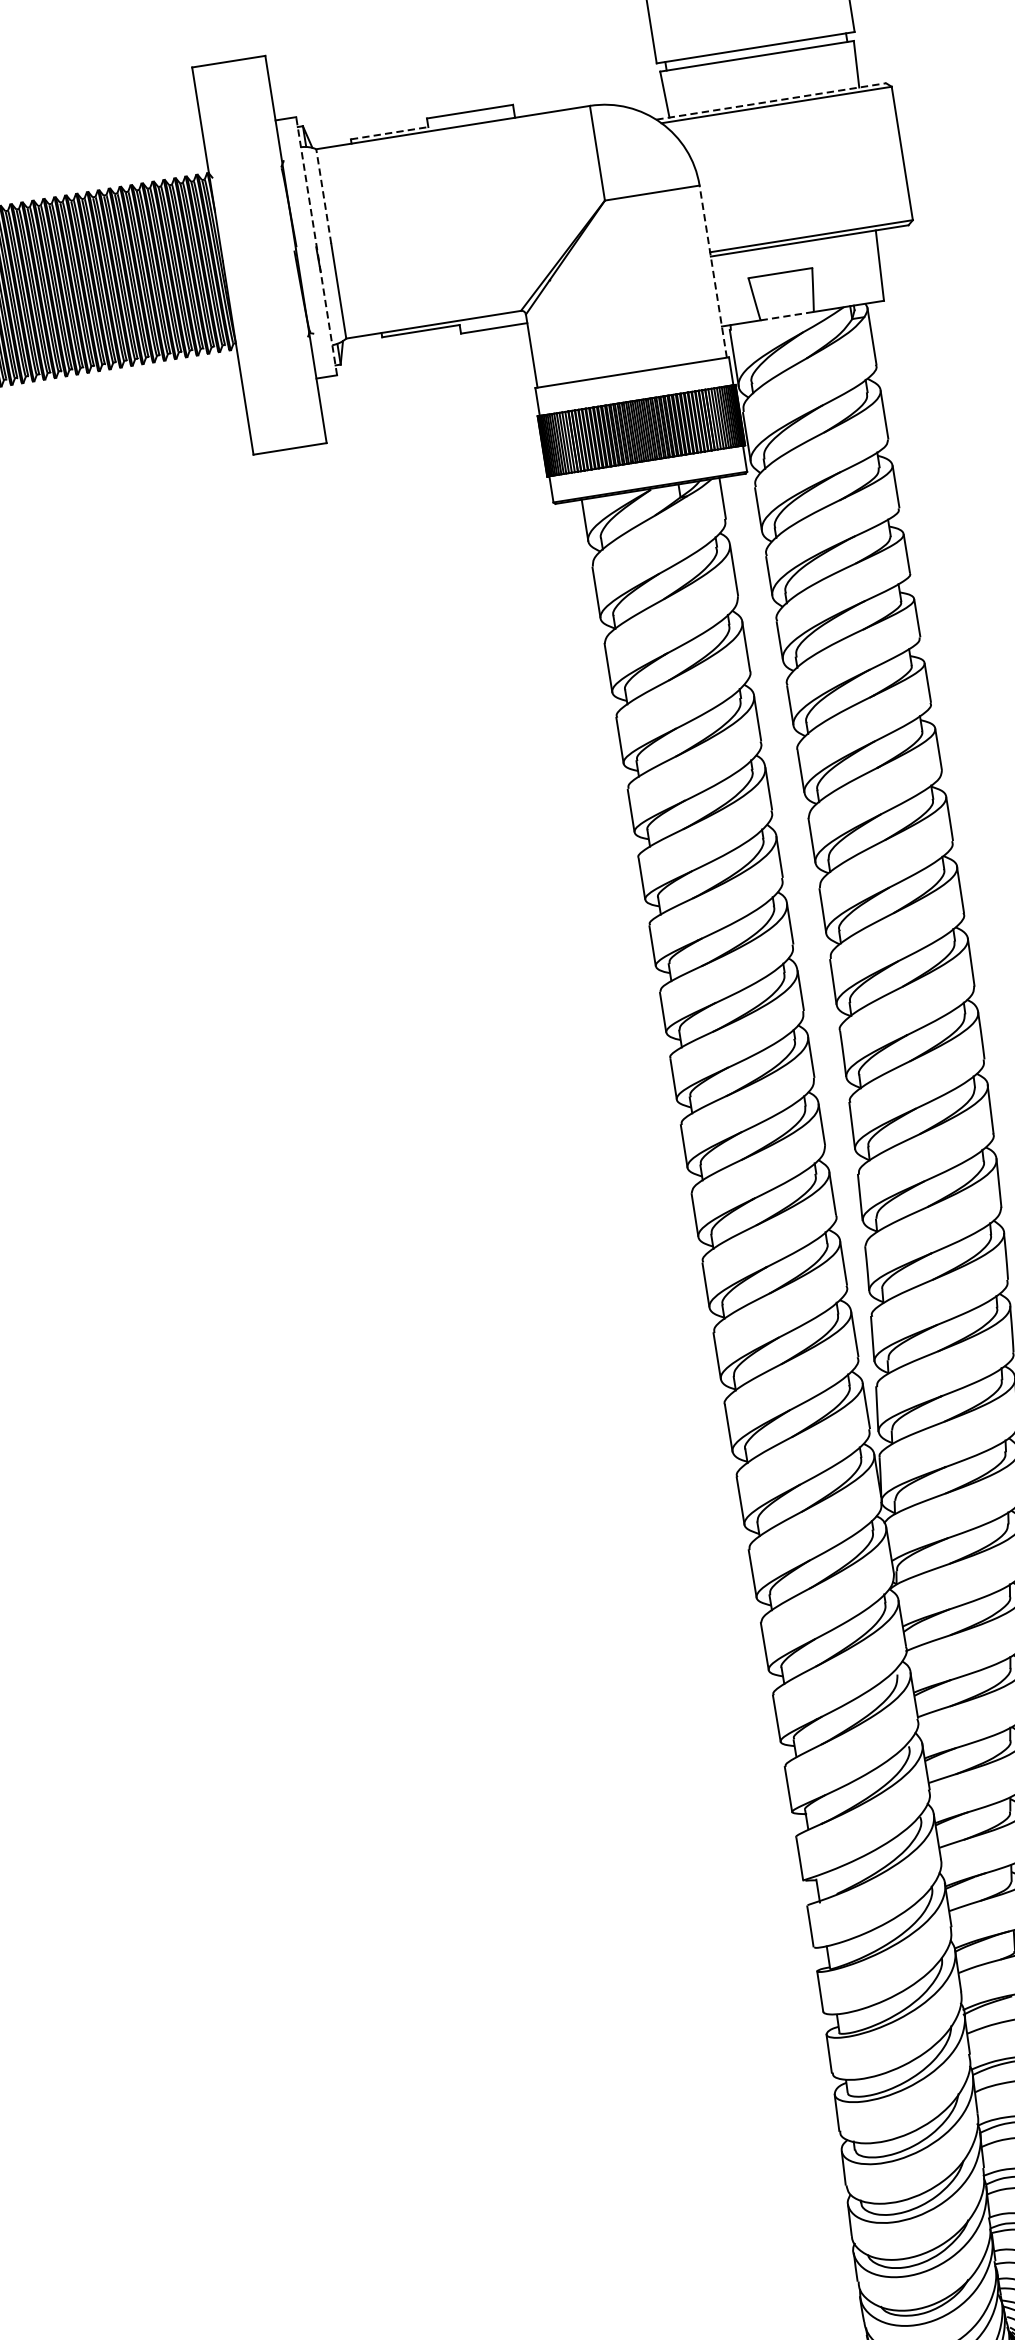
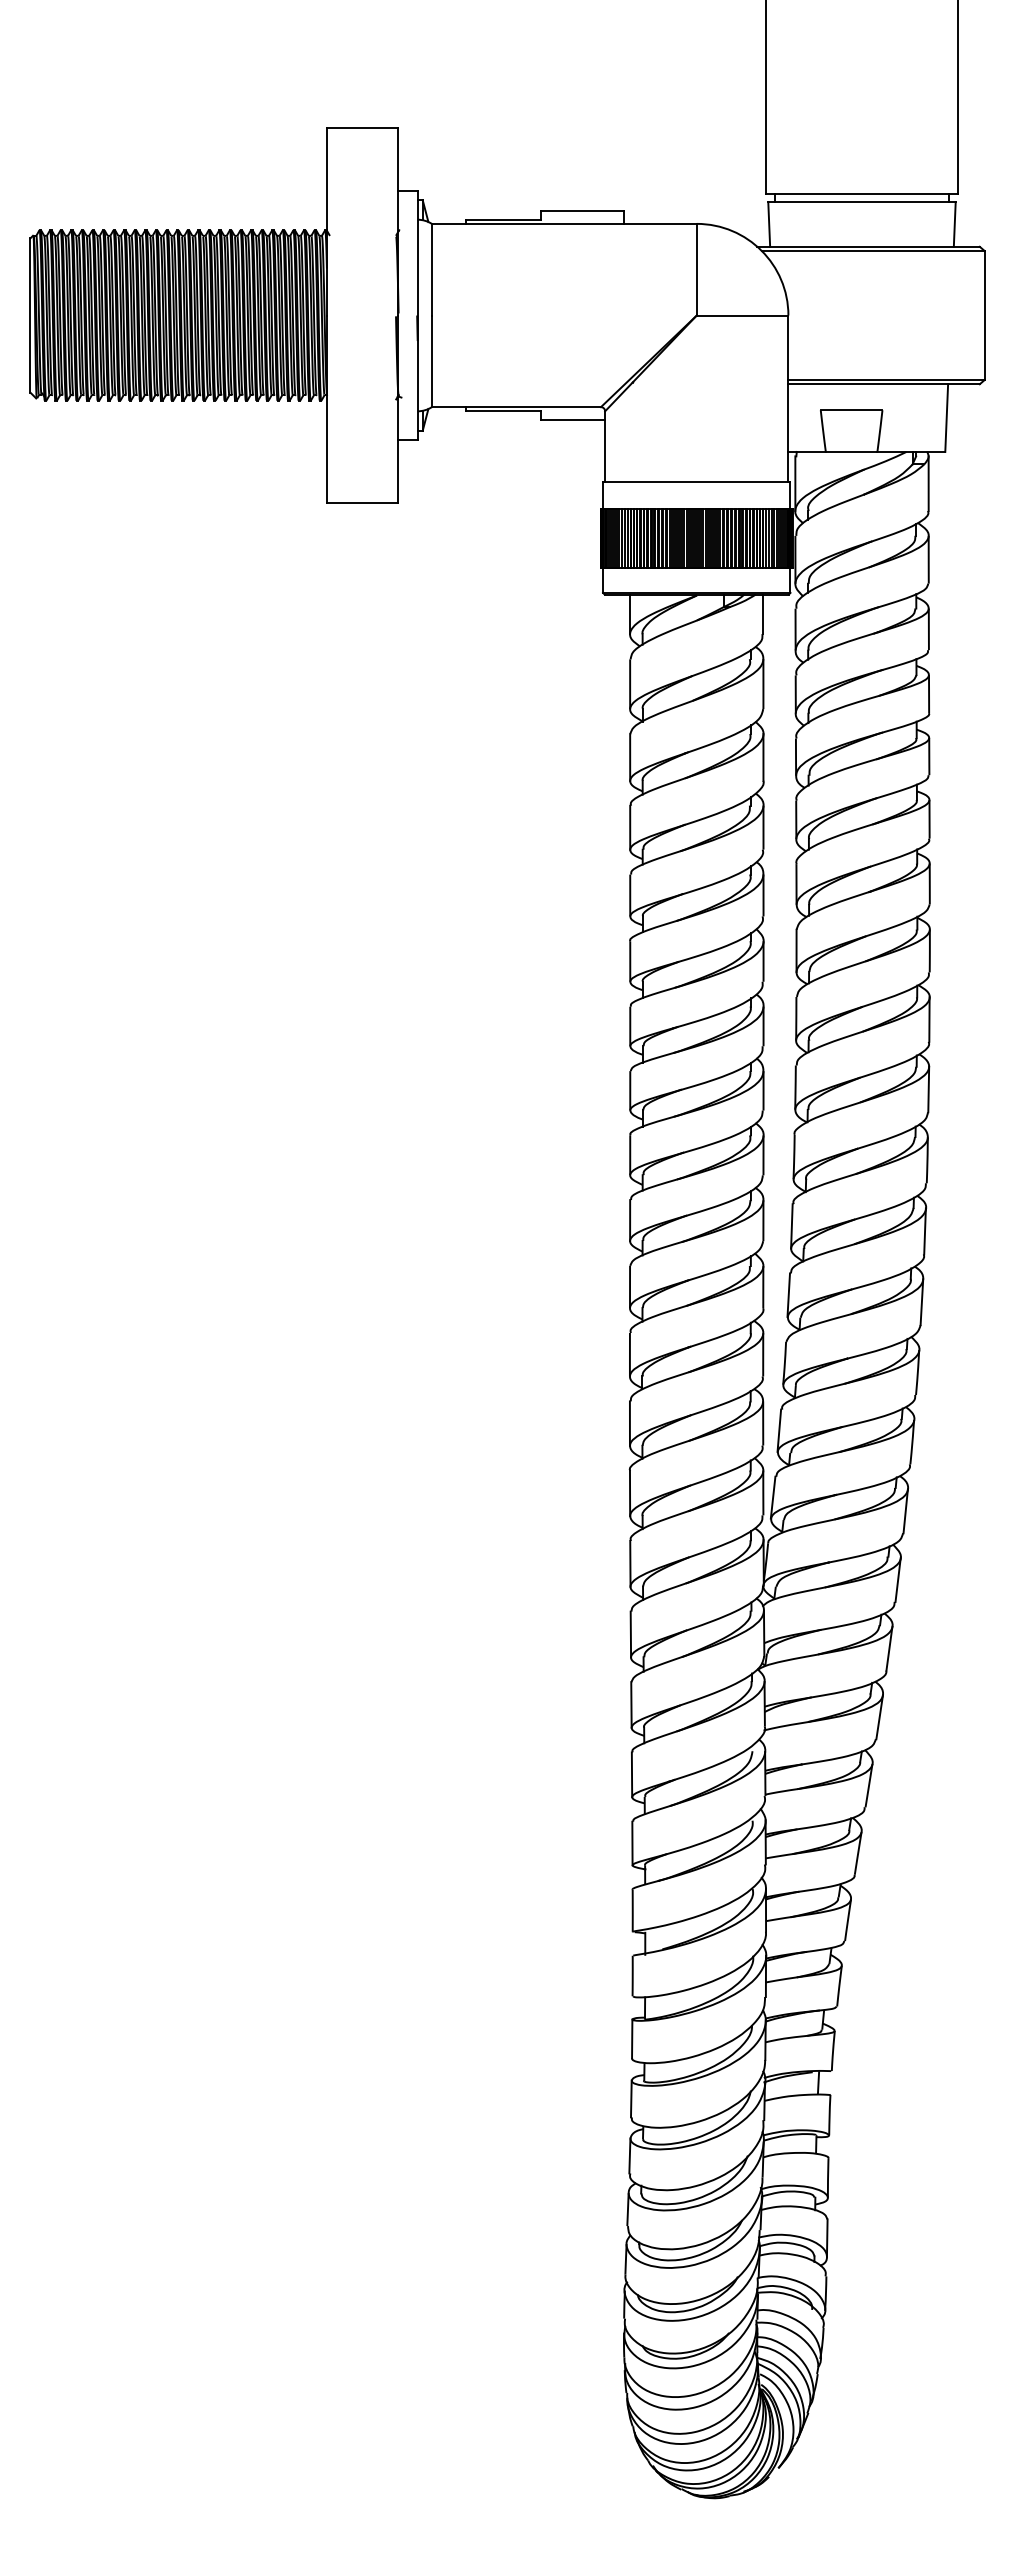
line: (772, 101) -> (869, 246), dashed -> solid
line: (390, 132) -> (504, 219), dashed -> solid
line: (323, 196) -> (431, 269), dashed -> solid
line: (316, 246) -> (417, 315), dashed -> solid
line: (713, 271) -> (788, 398), dashed -> solid
line: (787, 315) -> (851, 451), dashed -> solid

